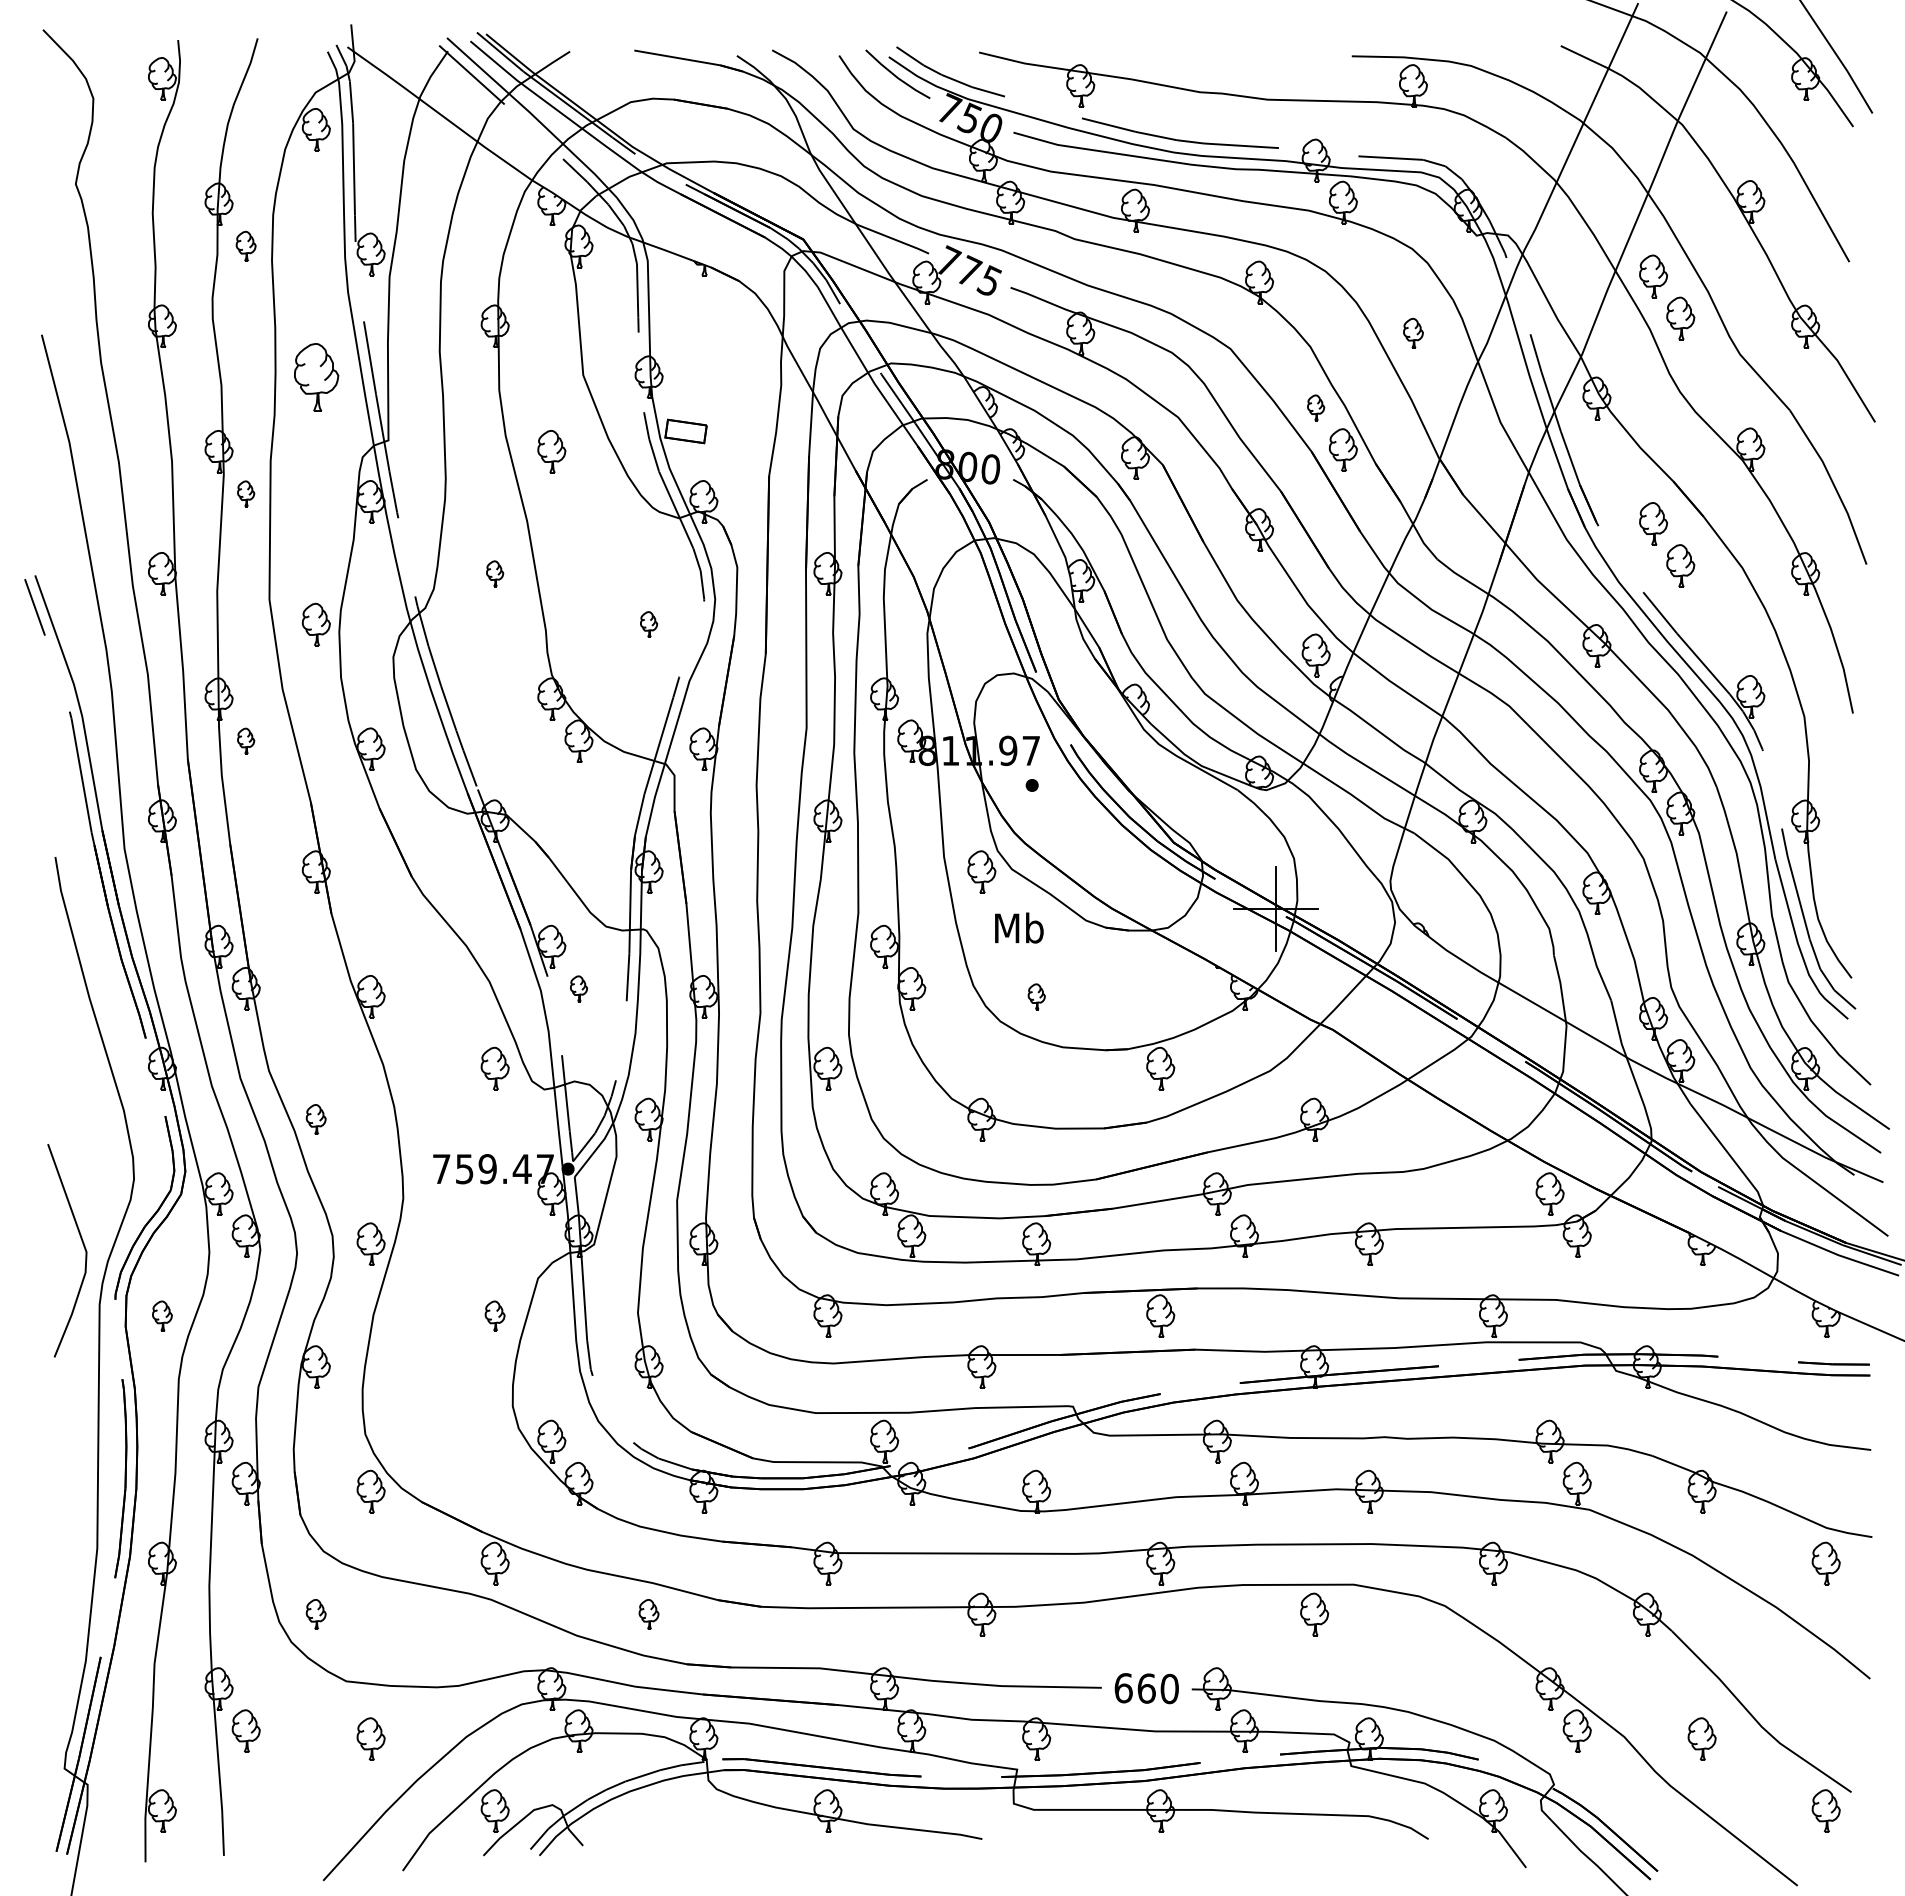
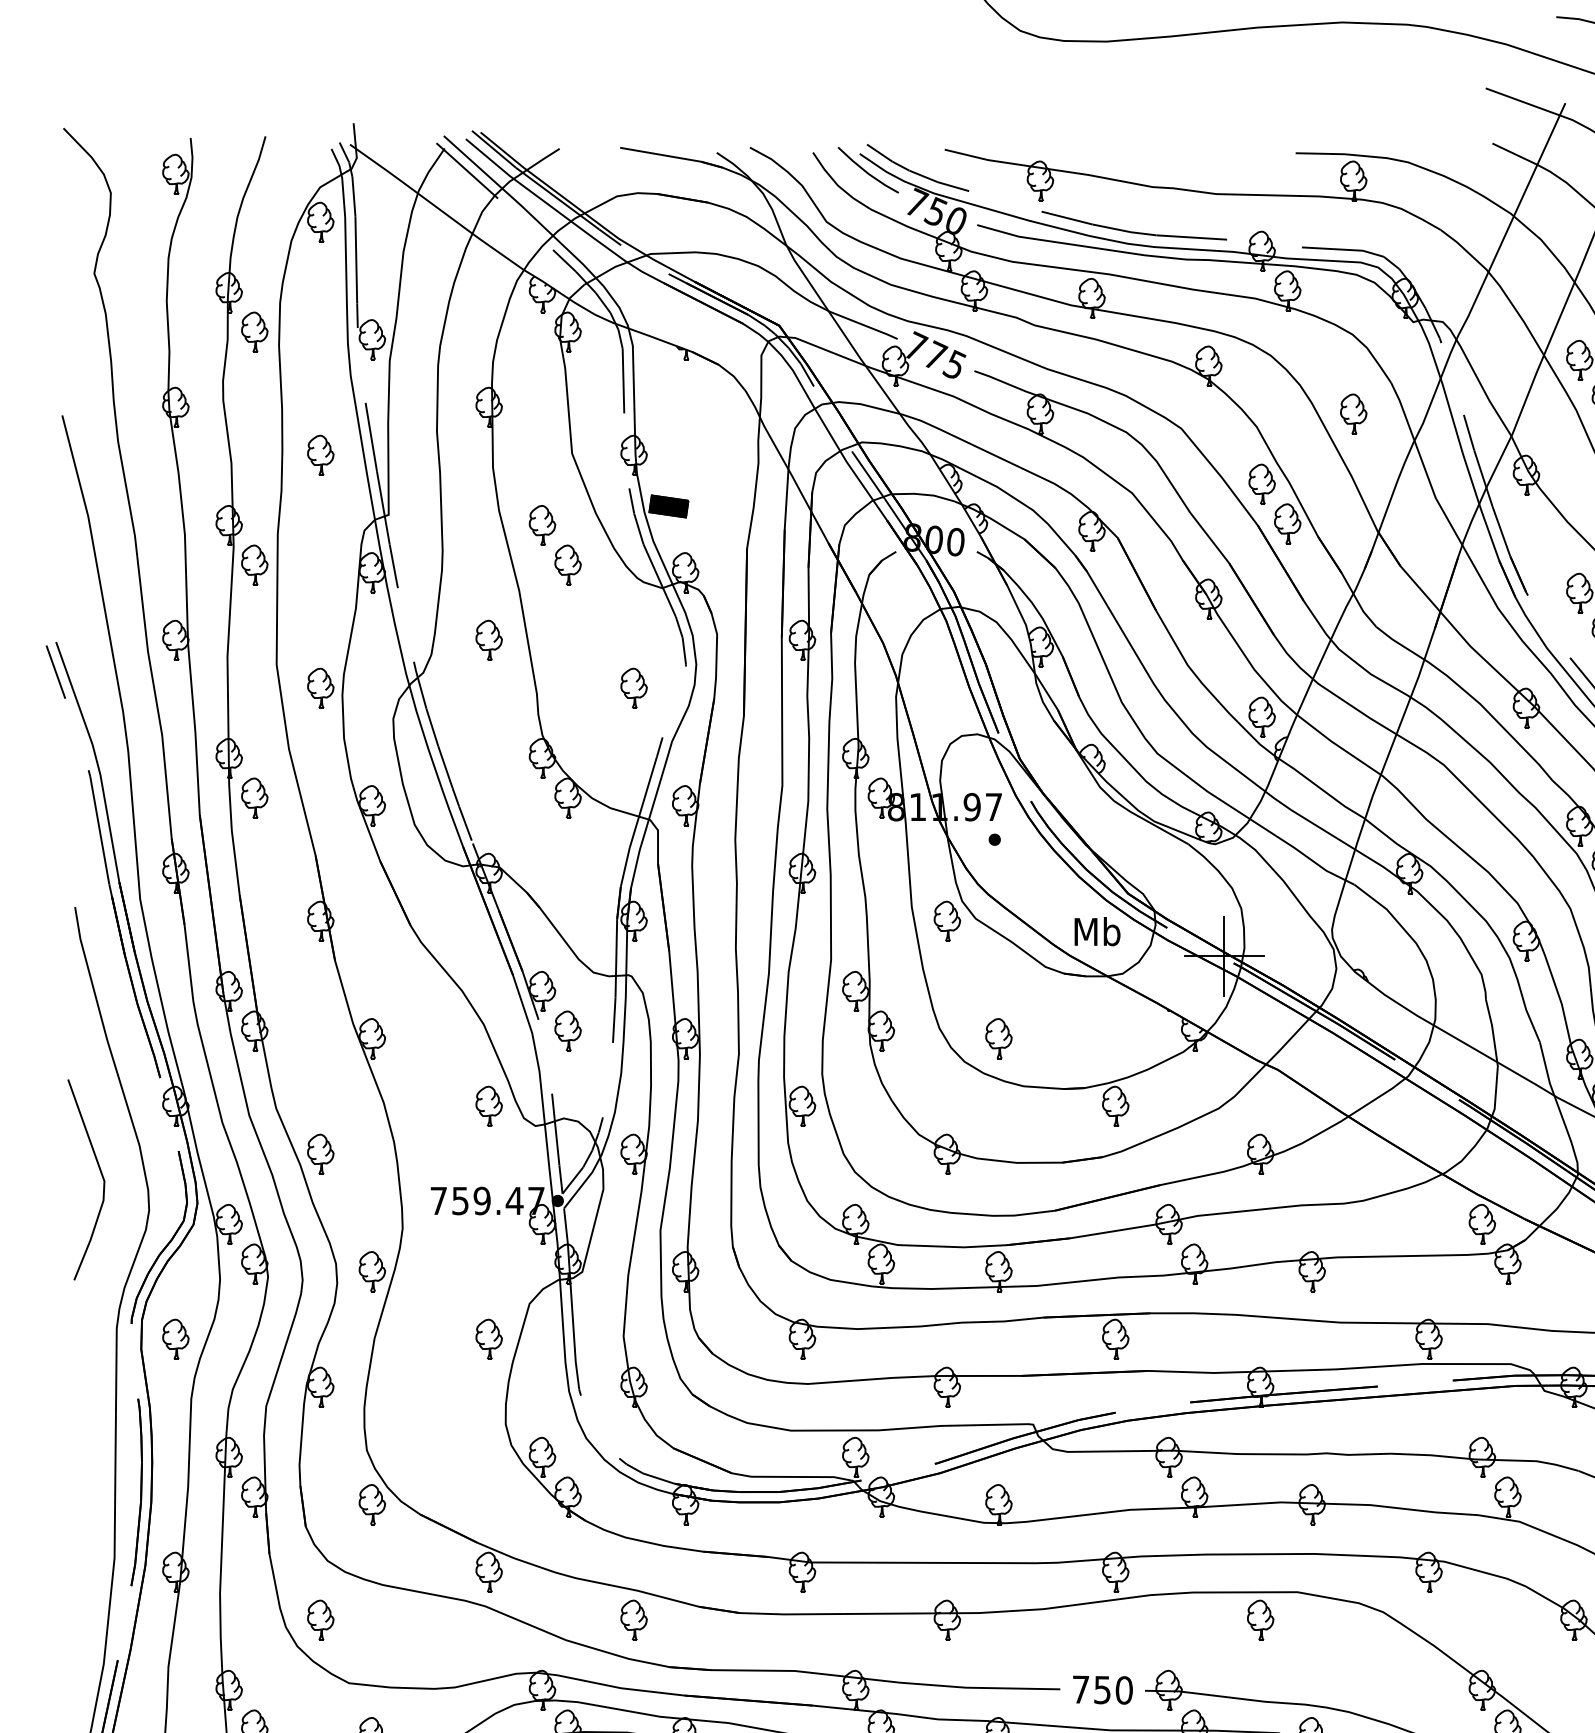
part: (245, 246) -> (254, 332), size x1.43
part: (1413, 333) -> (1353, 414), size x1.43
part: (315, 376) -> (319, 454), size x0.62
part: (1315, 407) -> (1261, 483), size x1.67
fill: (685, 431) -> (668, 506), added
part: (245, 493) -> (254, 564), size x1.67
part: (578, 493) -> (567, 564), added
part: (494, 573) -> (488, 640), size x1.67
part: (648, 624) -> (633, 688), size x1.67
part: (245, 740) -> (254, 797), size x1.67
text: (1019, 927) -> (1097, 931), moved
part: (578, 988) -> (567, 1030), size x1.67
part: (1036, 996) -> (998, 1038), size x1.67
part: (315, 1119) -> (319, 1154), size x1.43
line: (82, 1244) -> (100, 1174), moved
part: (162, 1315) -> (175, 1338), size x1.43
part: (494, 1315) -> (488, 1338), size x1.43
part: (315, 1614) -> (319, 1620), size x1.43
part: (648, 1614) -> (633, 1620), size x1.43
text: (1134, 1688) -> (1091, 1689), 660 -> 750

